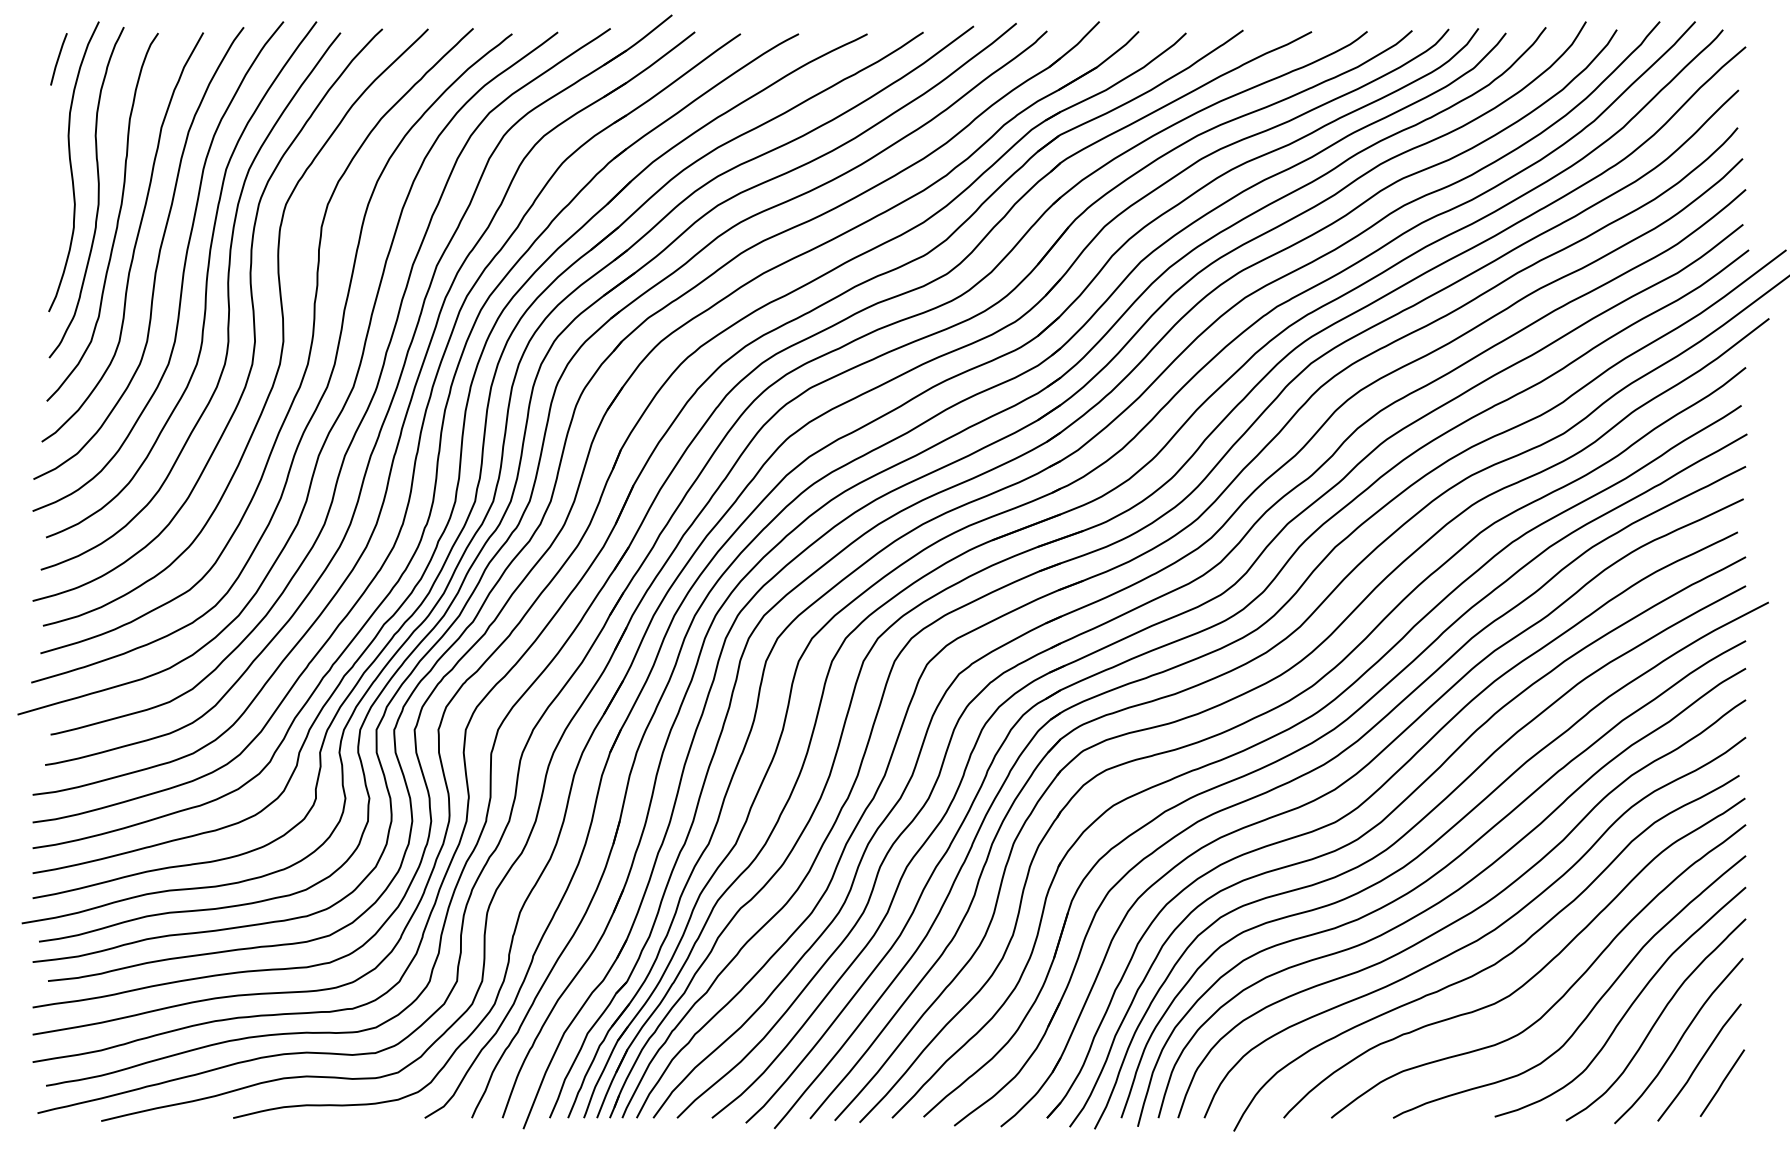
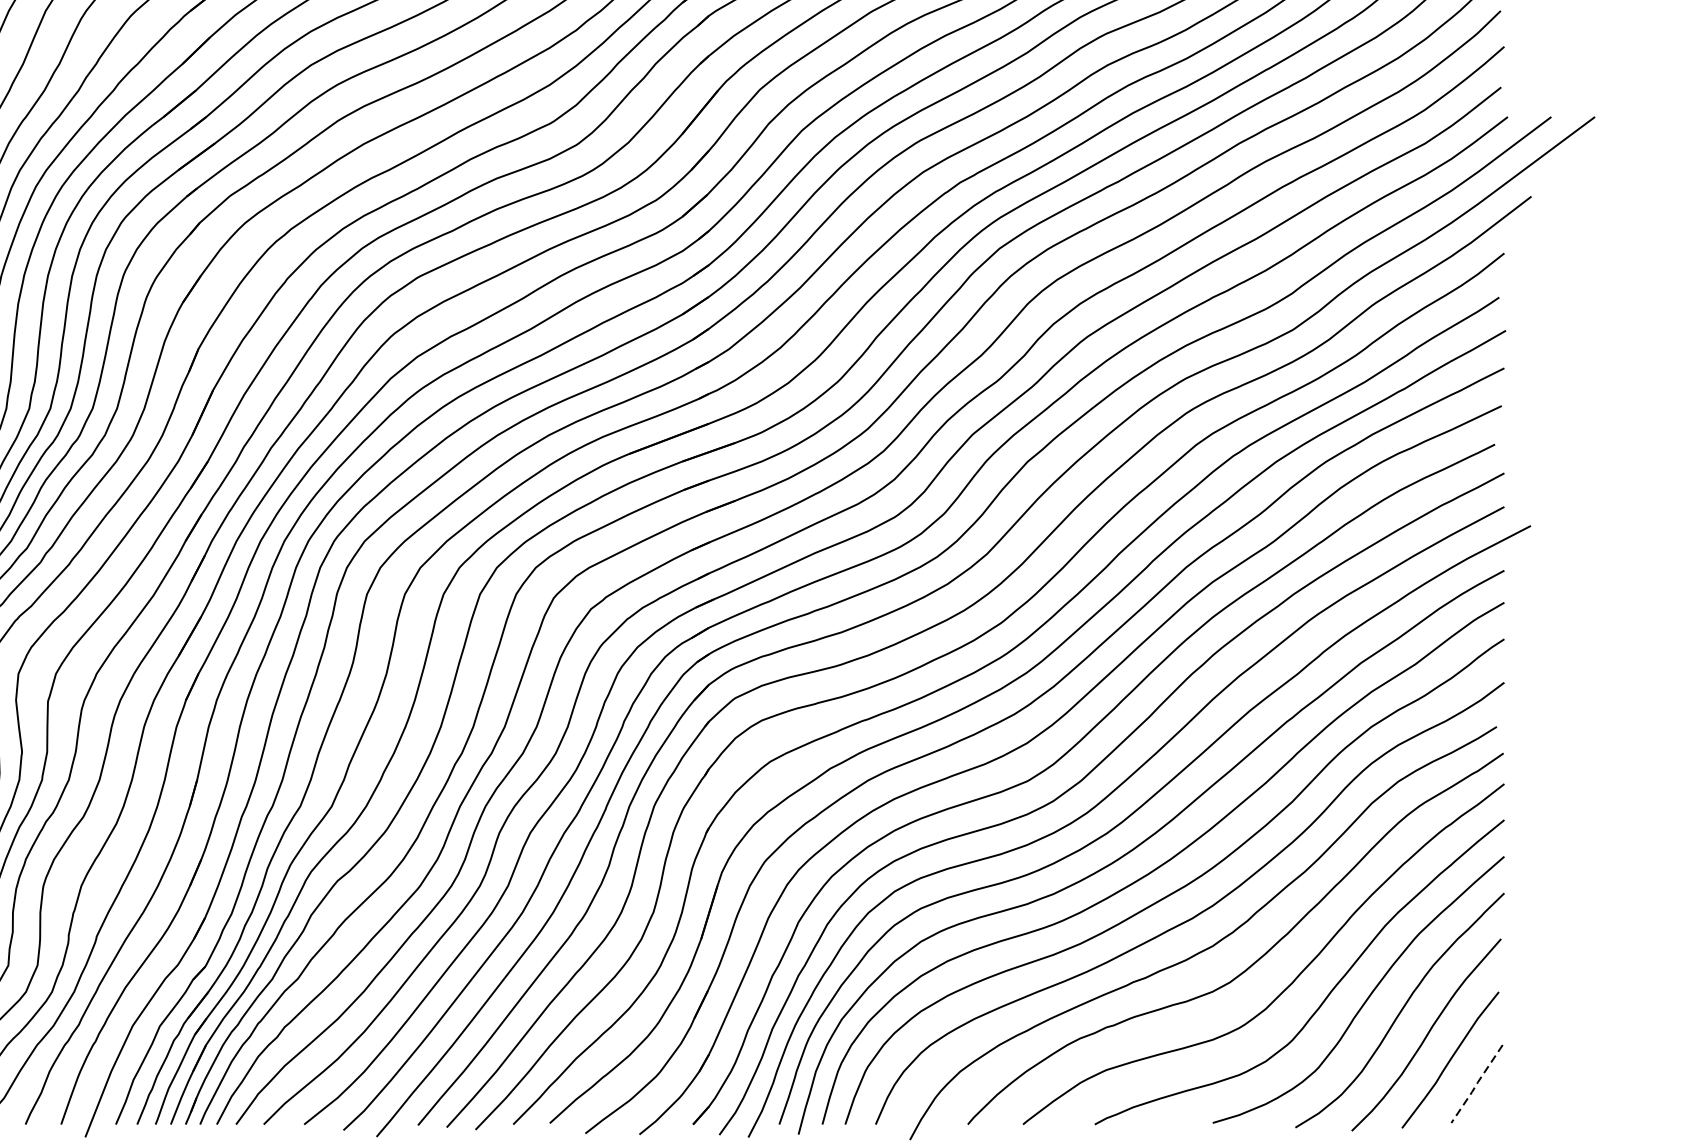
line: (1722, 1083) -> (1477, 1084), solid -> dashed

